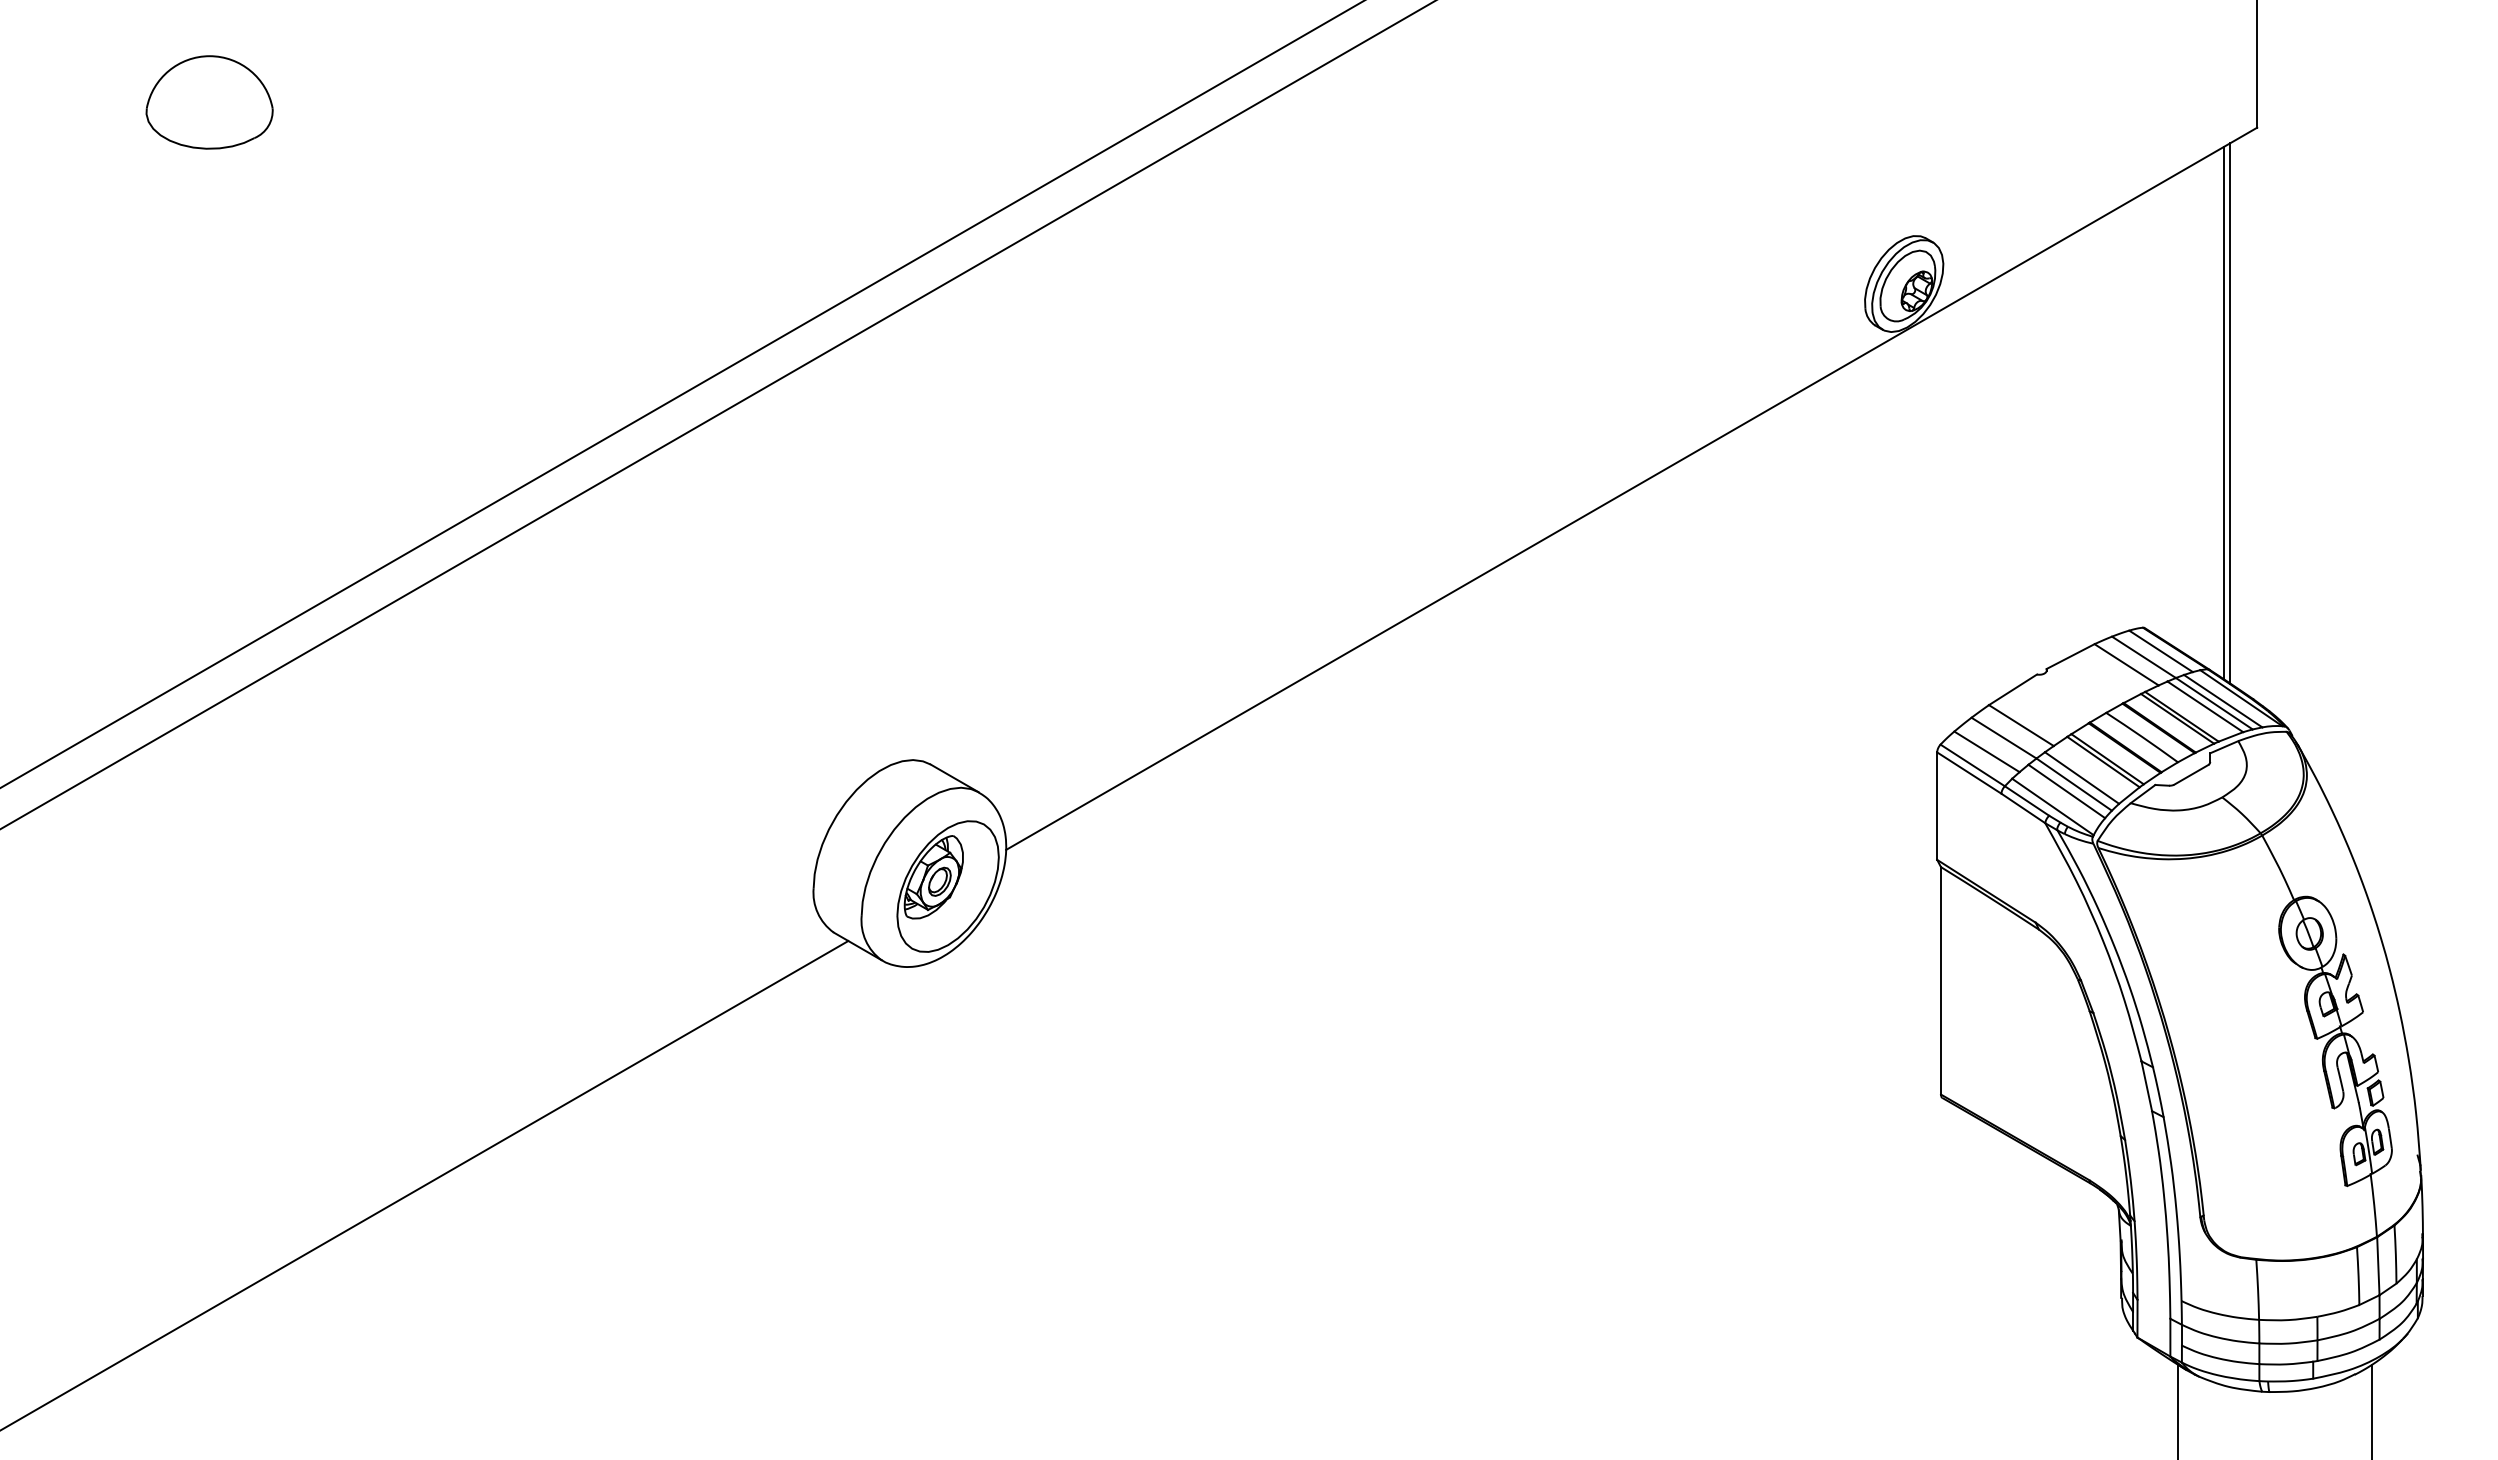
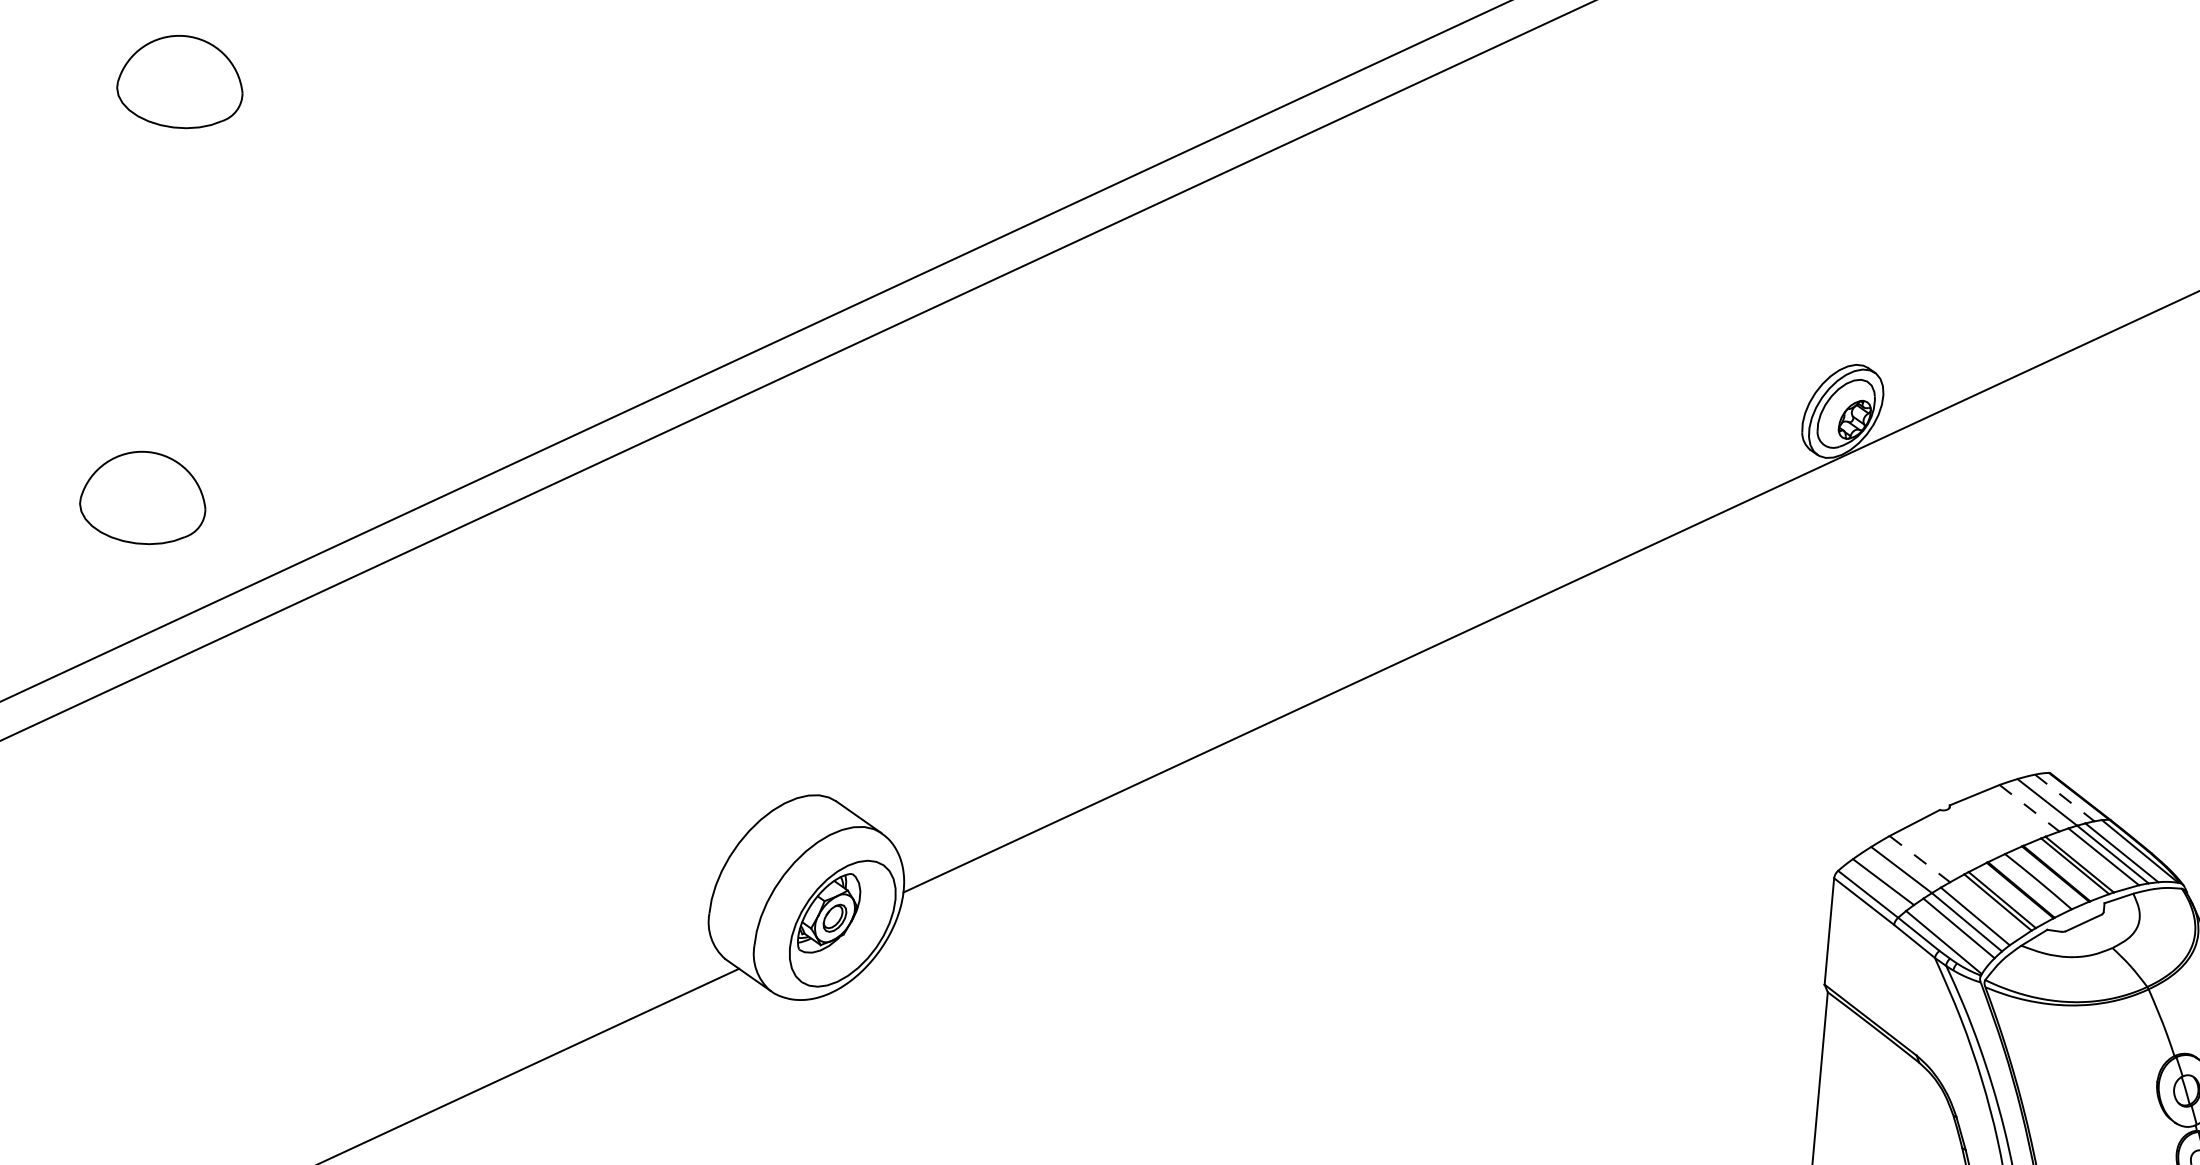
line: (2224, 412) -> (2148, 567), removed
line: (2230, 413) -> (2154, 568), removed
part: (209, 522) -> (143, 497), added
line: (2161, 651) -> (2065, 798), solid -> dashed
line: (2127, 665) -> (2030, 809), solid -> dashed
line: (2021, 725) -> (1920, 859), solid -> dashed

